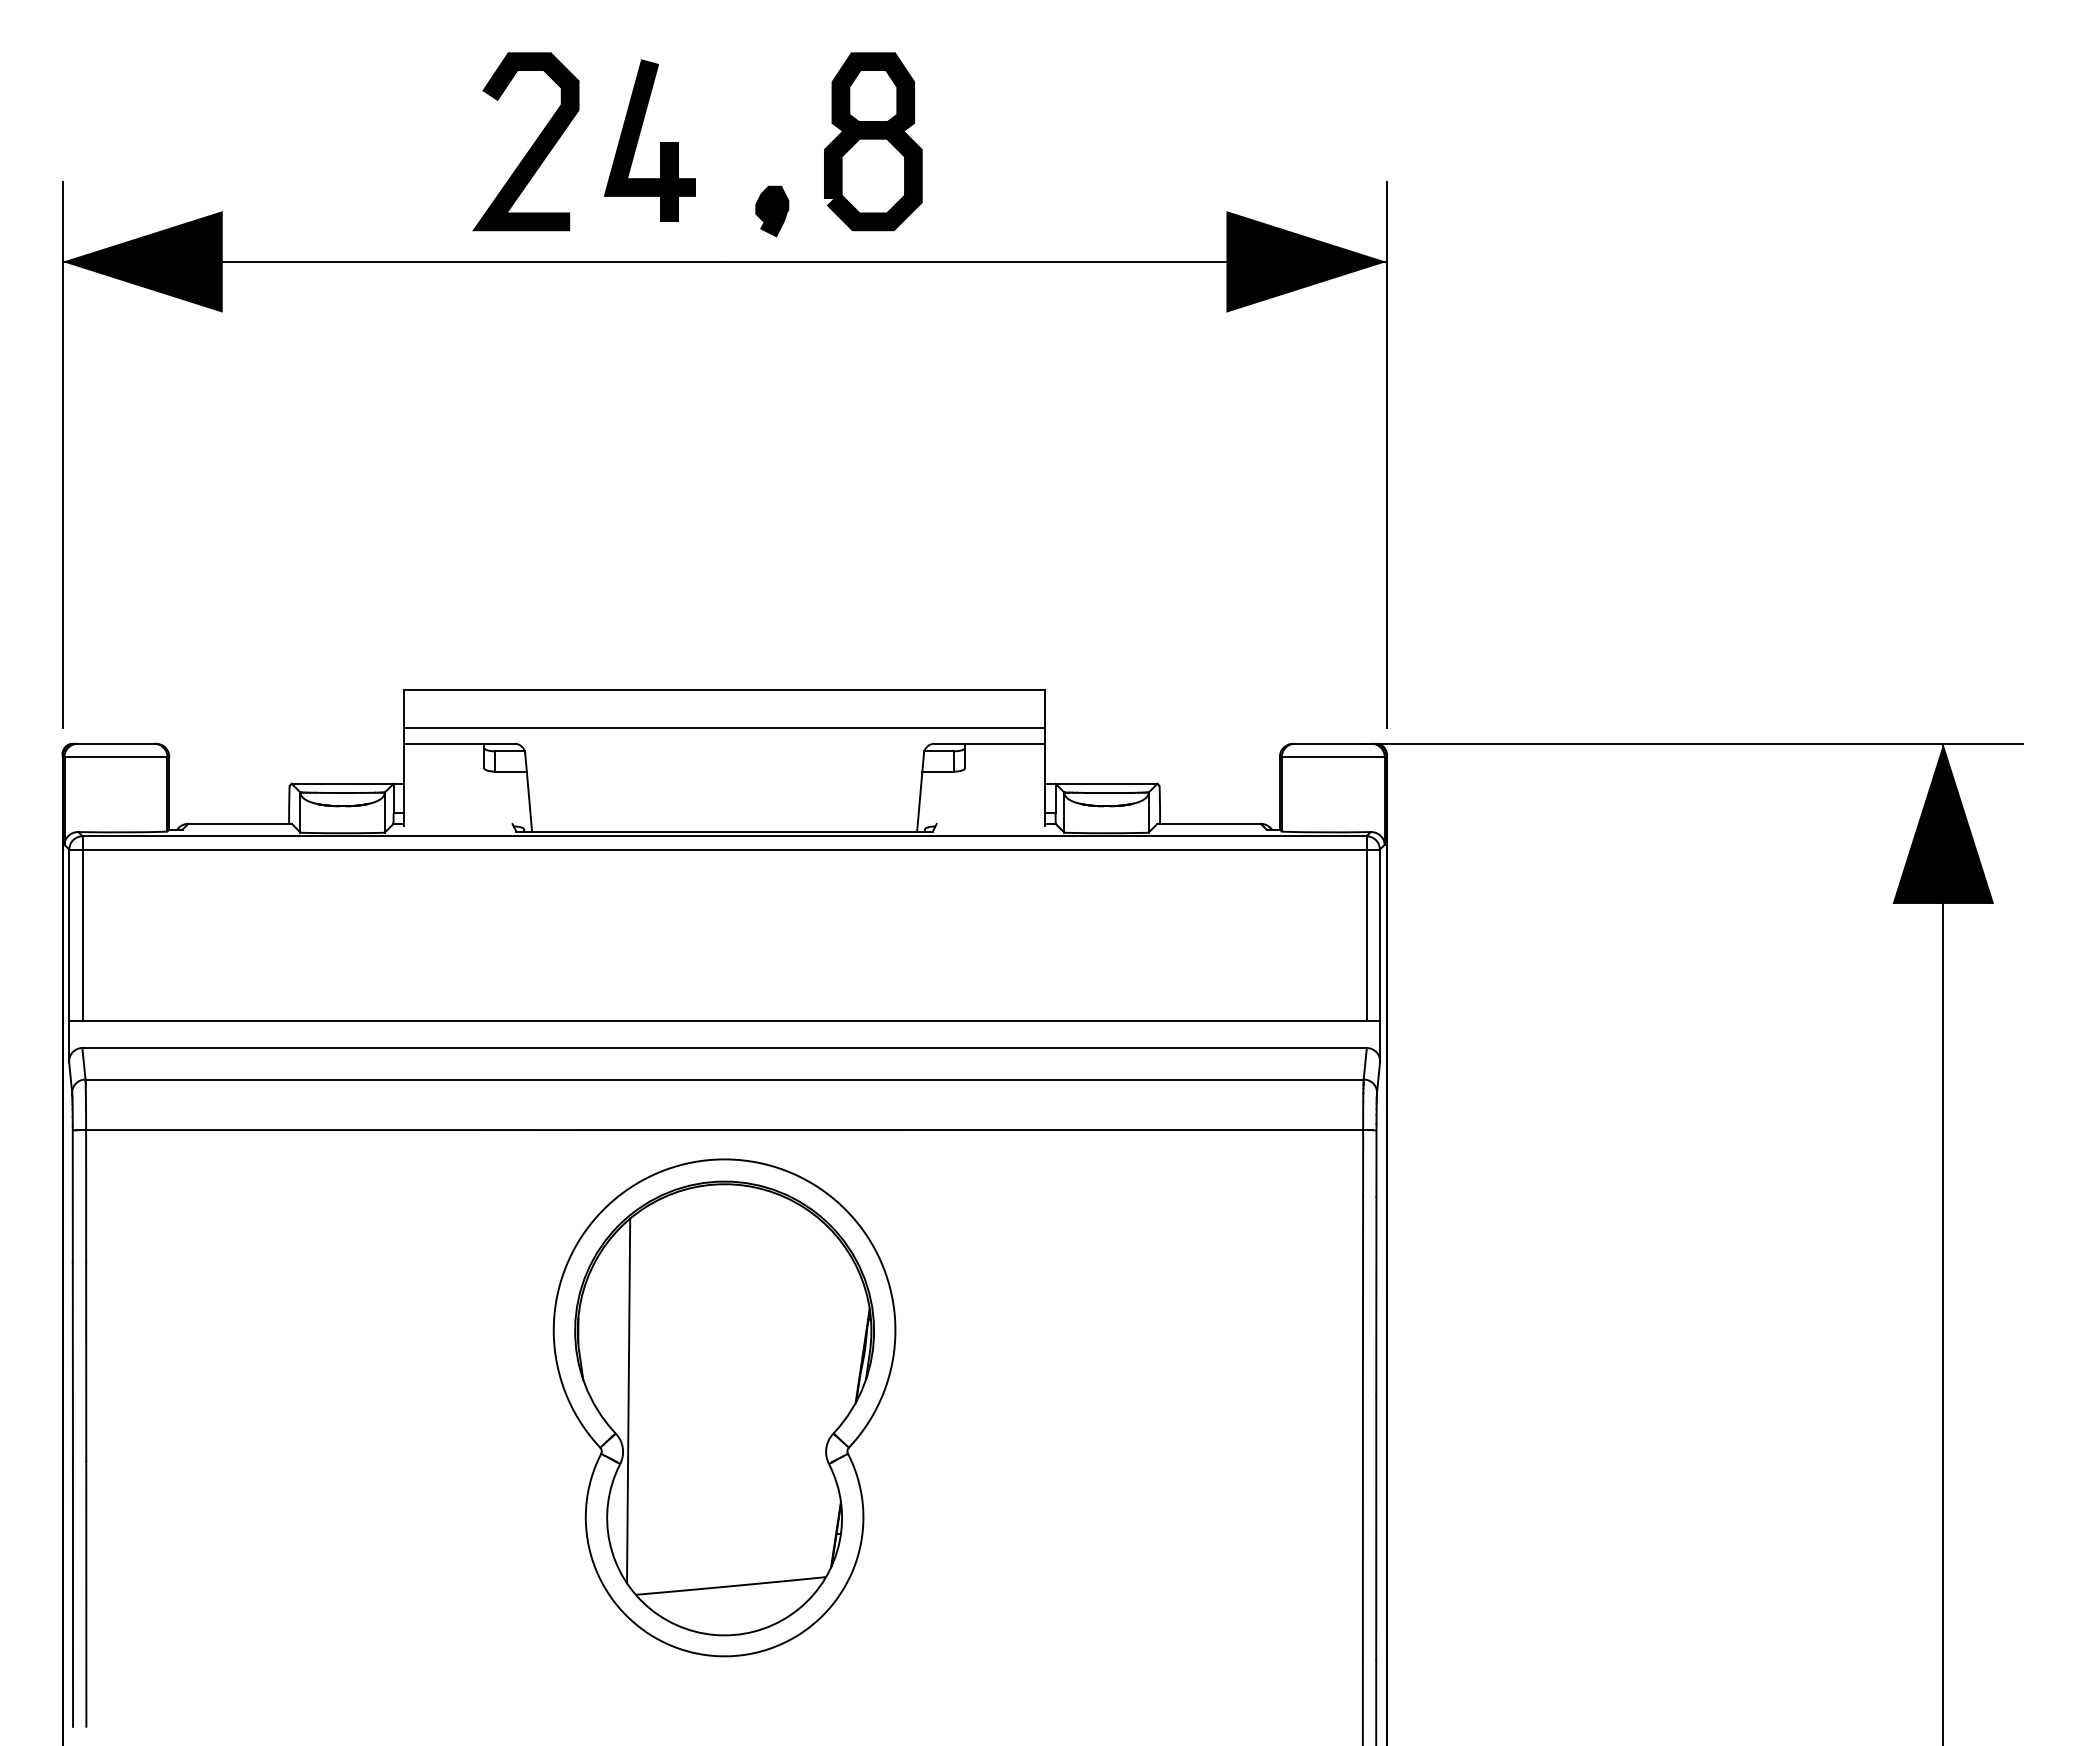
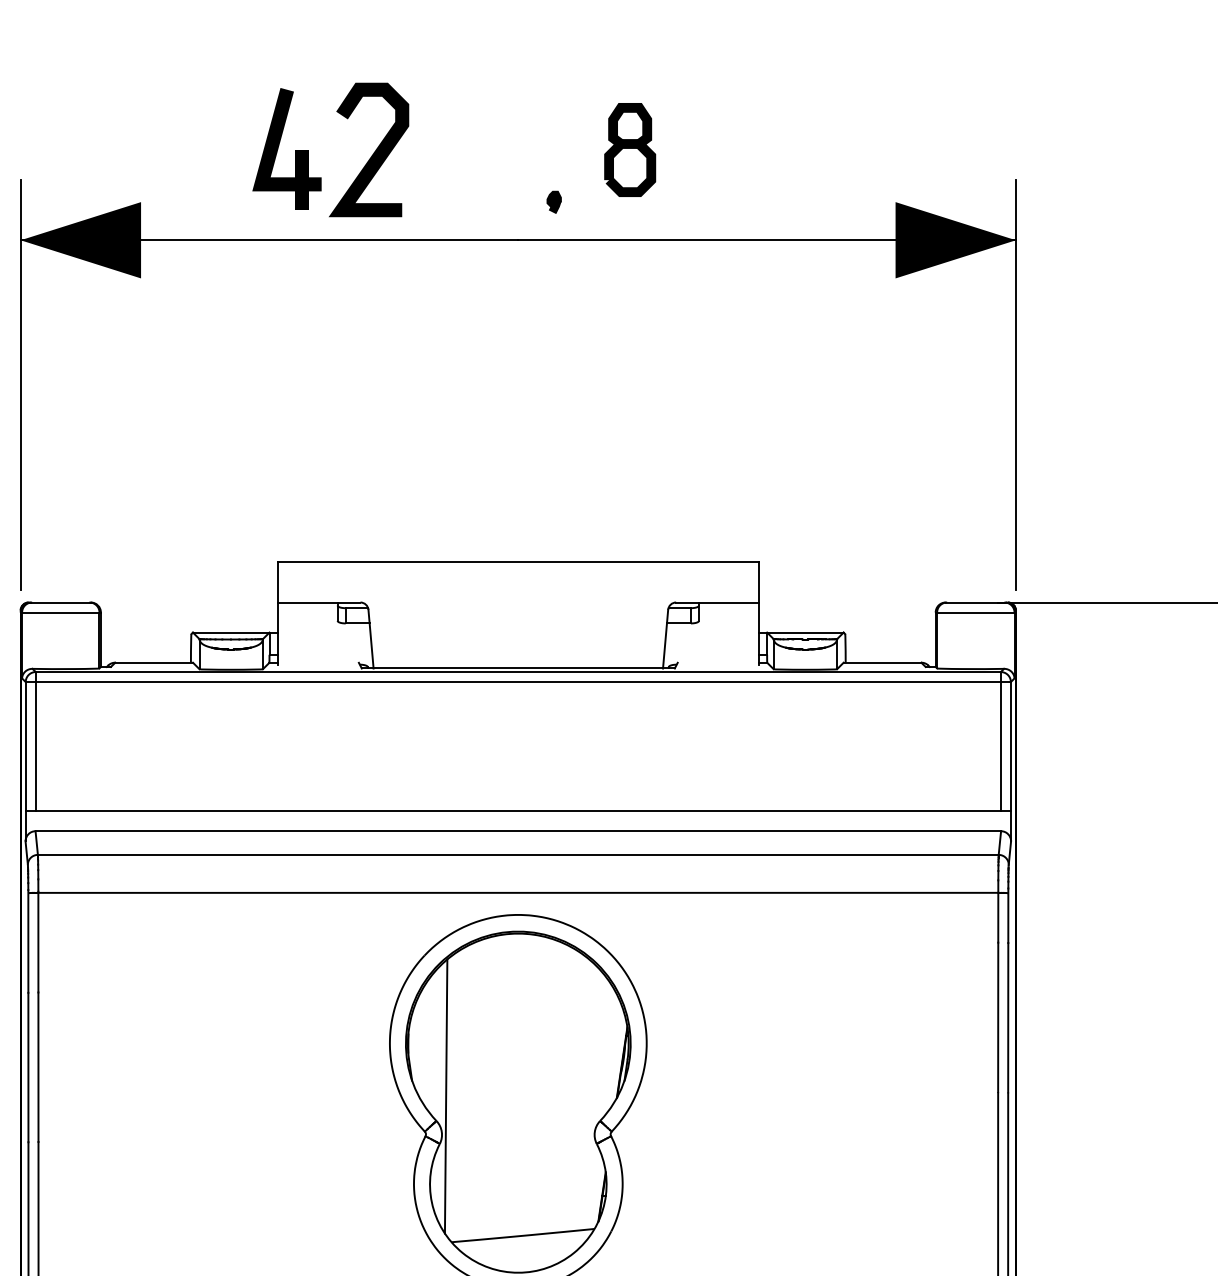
part: (639, 137) -> (279, 146), moved
part: (873, 141) -> (630, 149), size x0.7
part: (772, 211) -> (554, 202), size x0.6
line: (724, 727) -> (518, 590), removed

